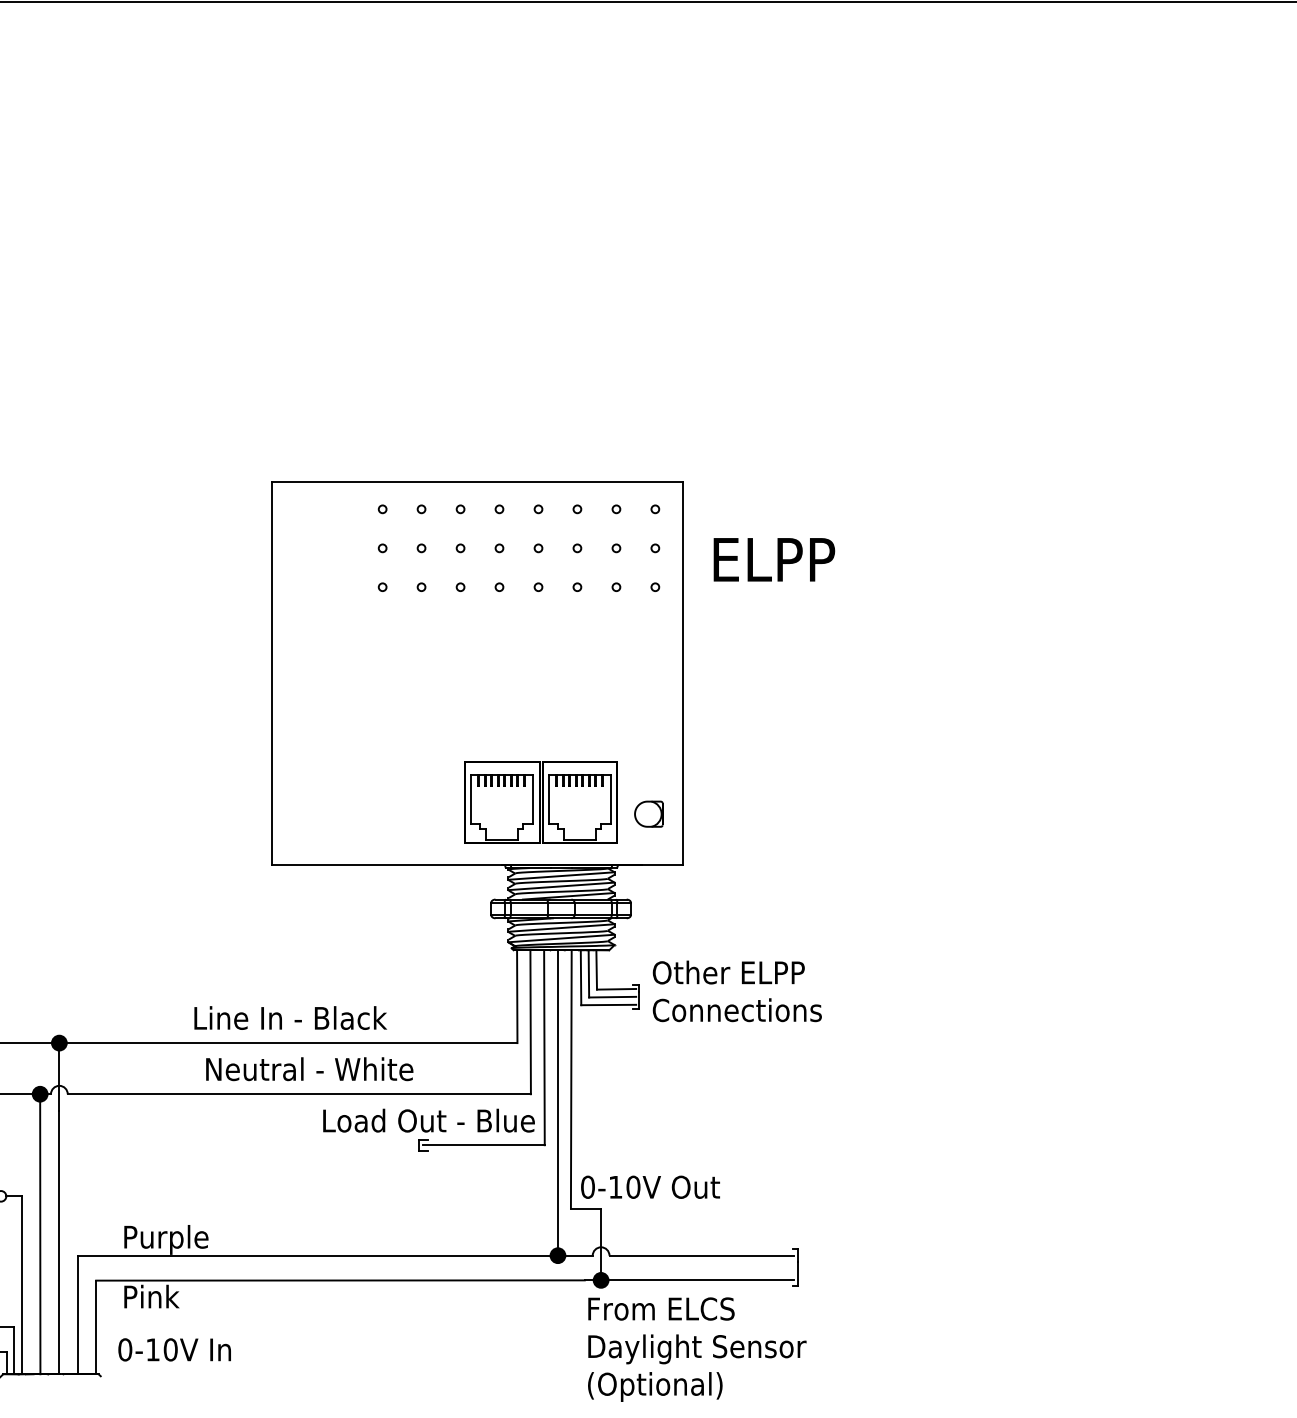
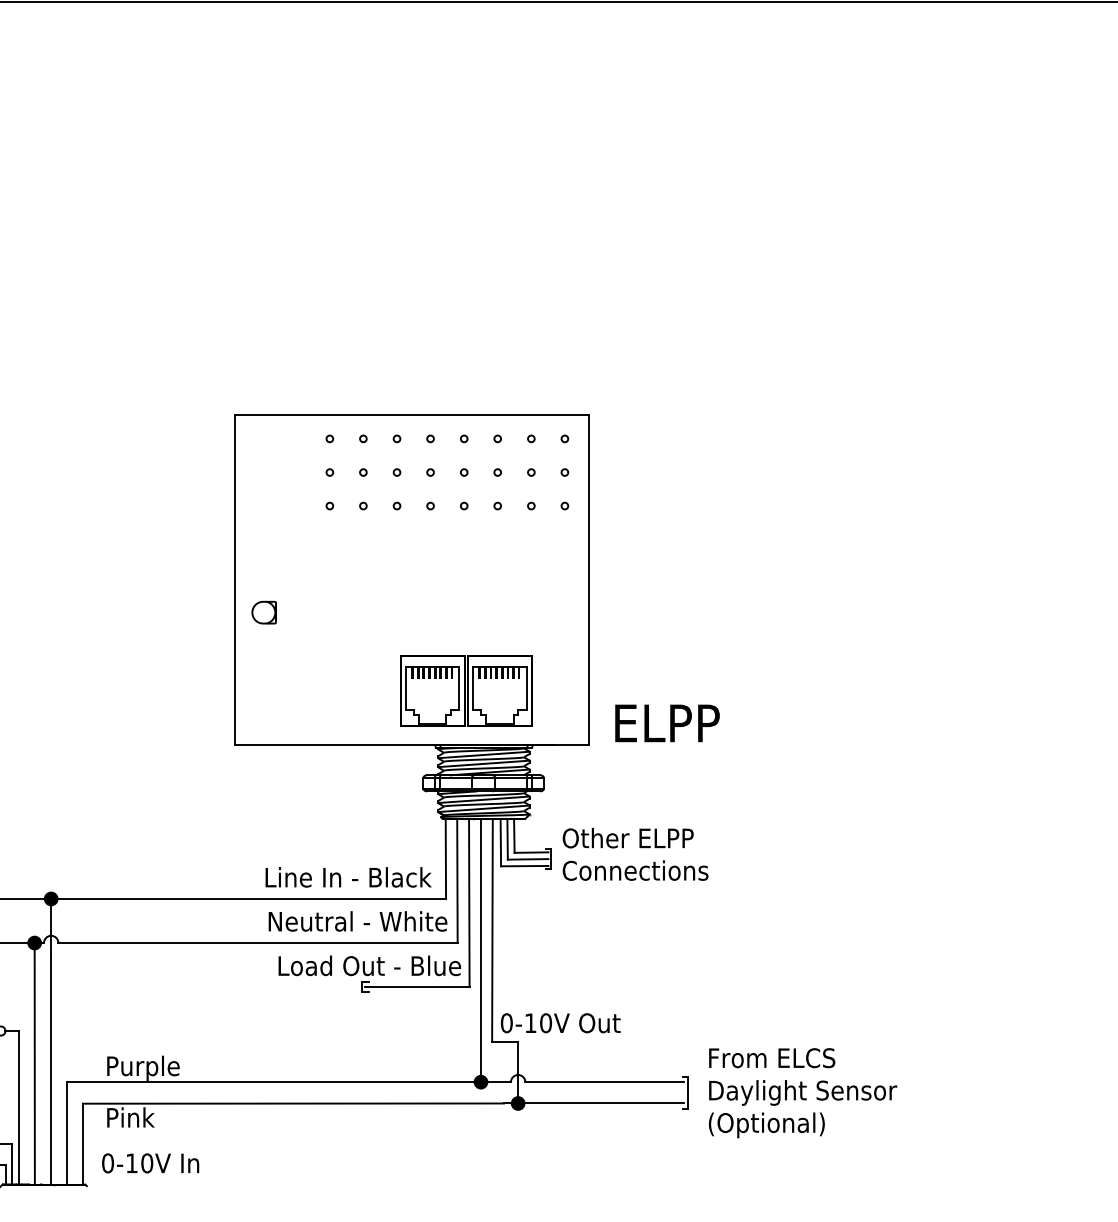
text: (774, 559) -> (667, 723), moved
part: (647, 813) -> (263, 612), moved
text: (290, 1018) -> (348, 877), moved
text: (309, 1069) -> (357, 921), moved
text: (696, 1350) -> (802, 1093), moved

